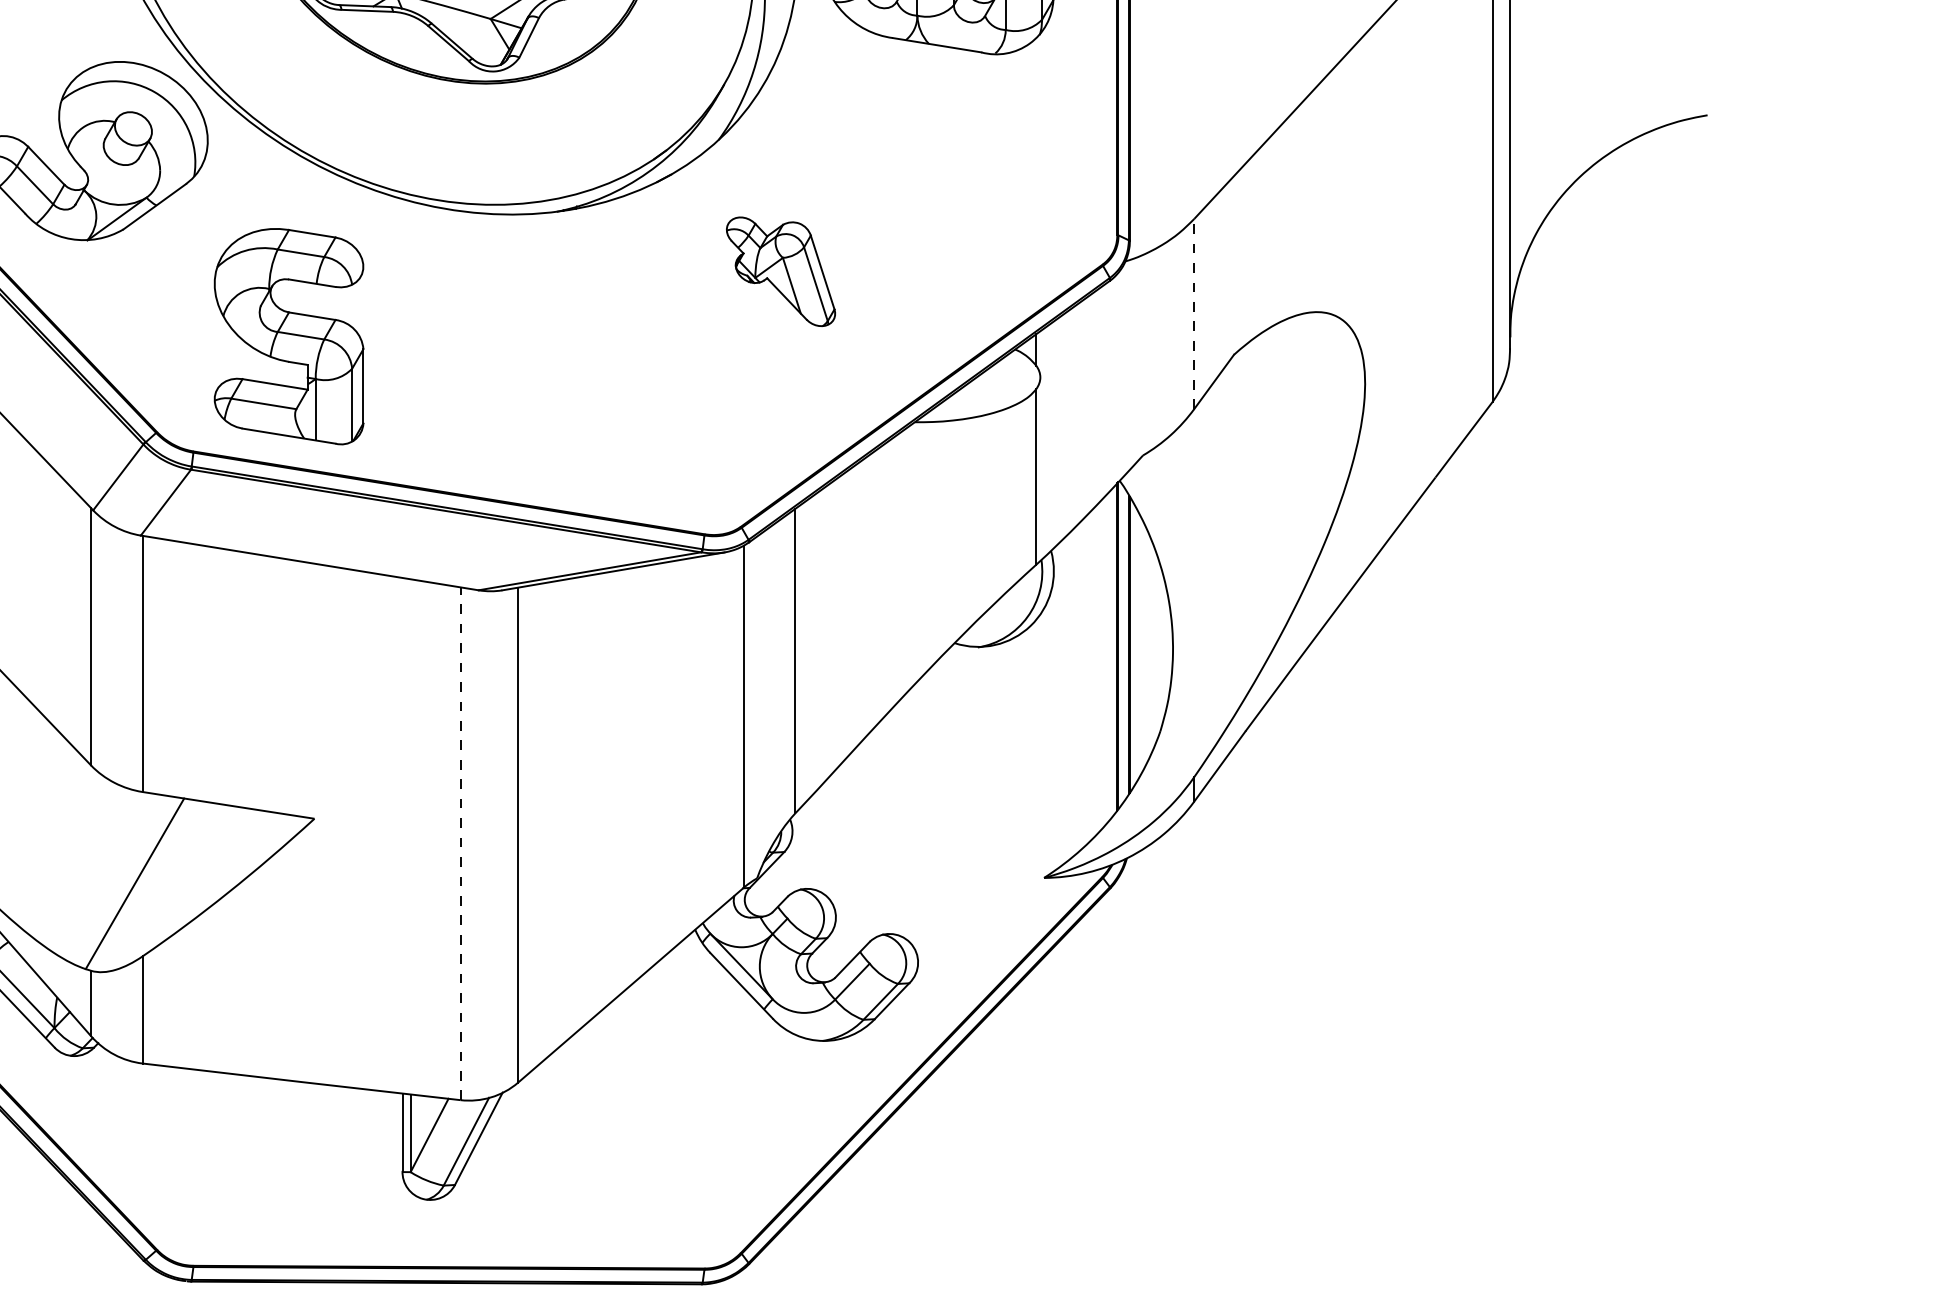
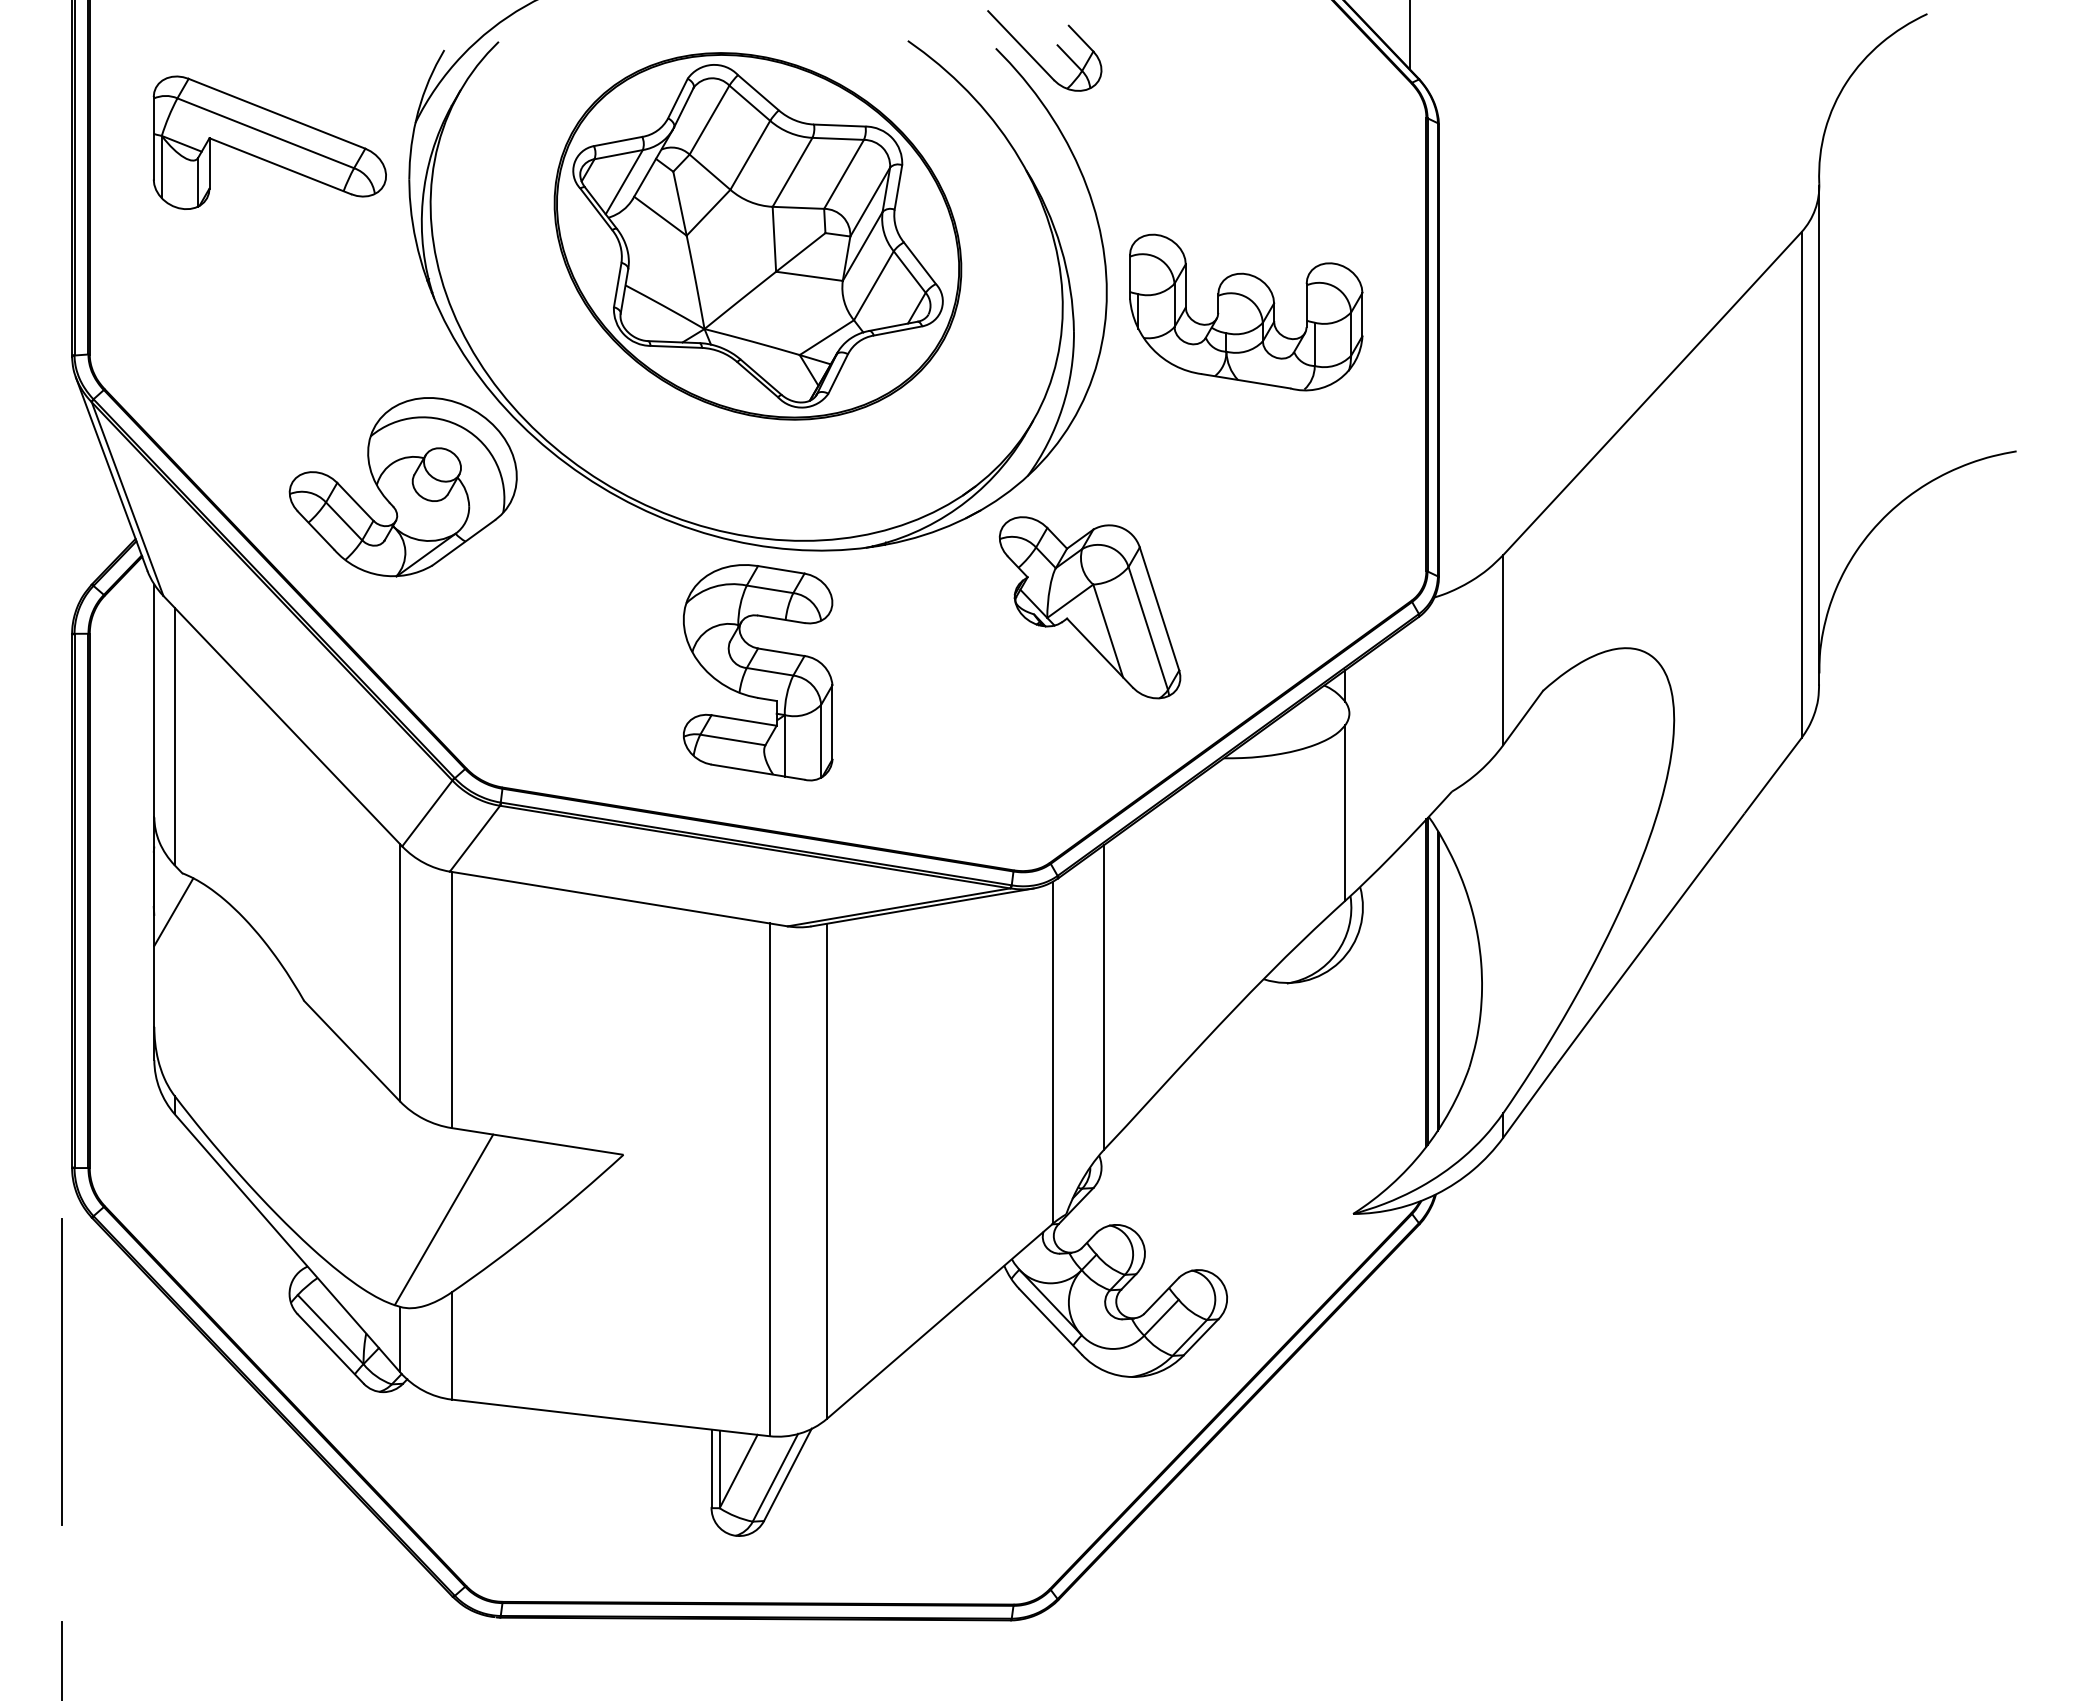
part: (780, 271) -> (1089, 607), size x1.67
line: (1194, 313) -> (1503, 649), dashed -> solid
part: (289, 336) -> (758, 672), moved
line: (460, 843) -> (769, 1179), dashed -> solid

